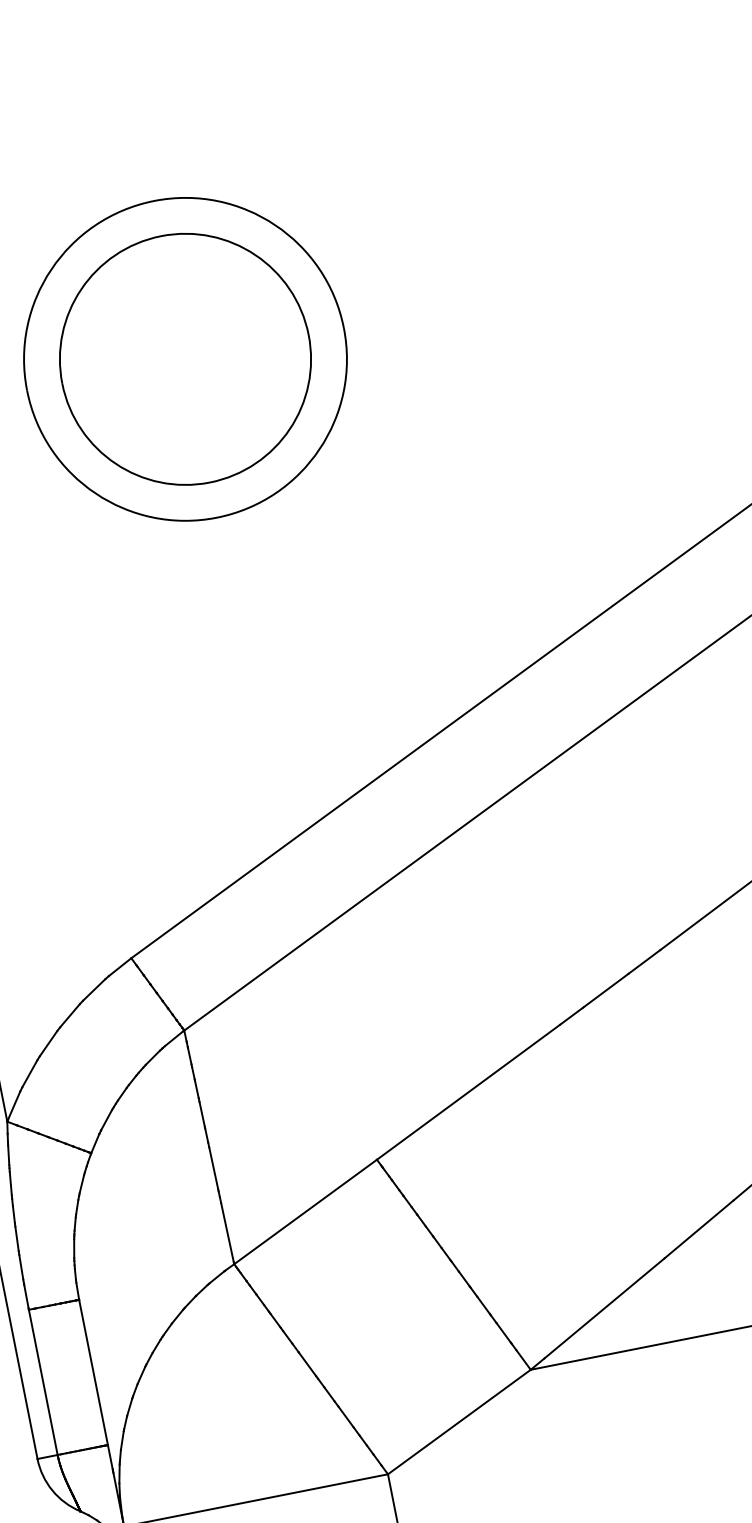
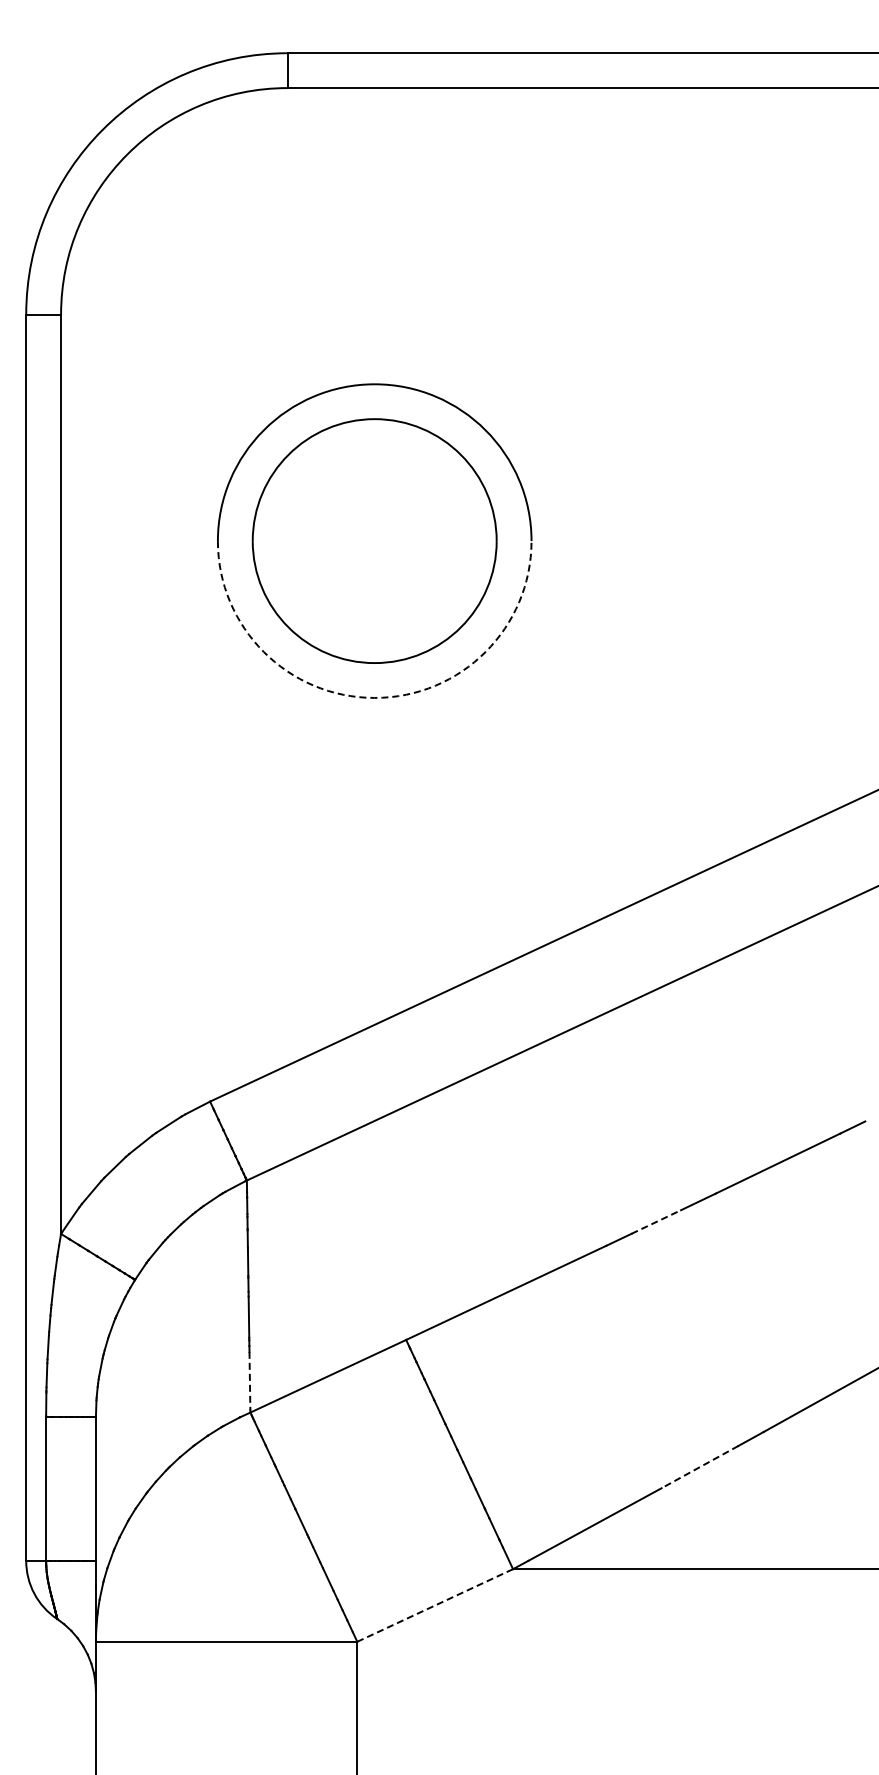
arc: (216, 517) -> (374, 697), solid -> dashed
line: (606, 990) -> (656, 1221), solid -> dashed
line: (699, 1229) -> (700, 1467), solid -> dashed
line: (227, 1233) -> (249, 1381), solid -> dashed
line: (459, 1422) -> (435, 1605), solid -> dashed

